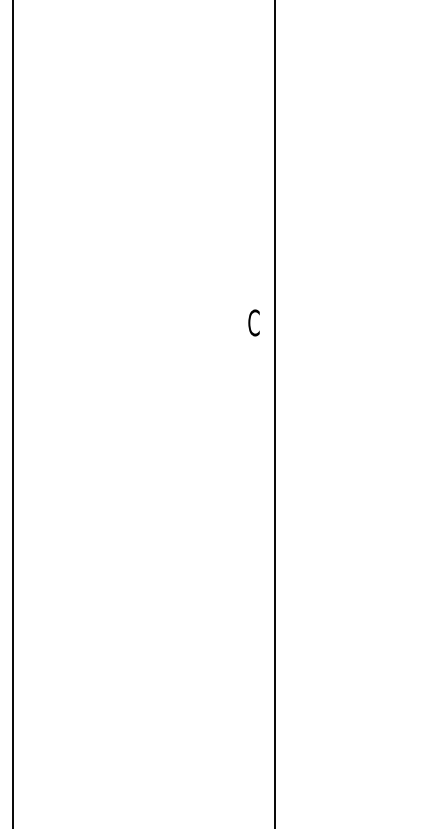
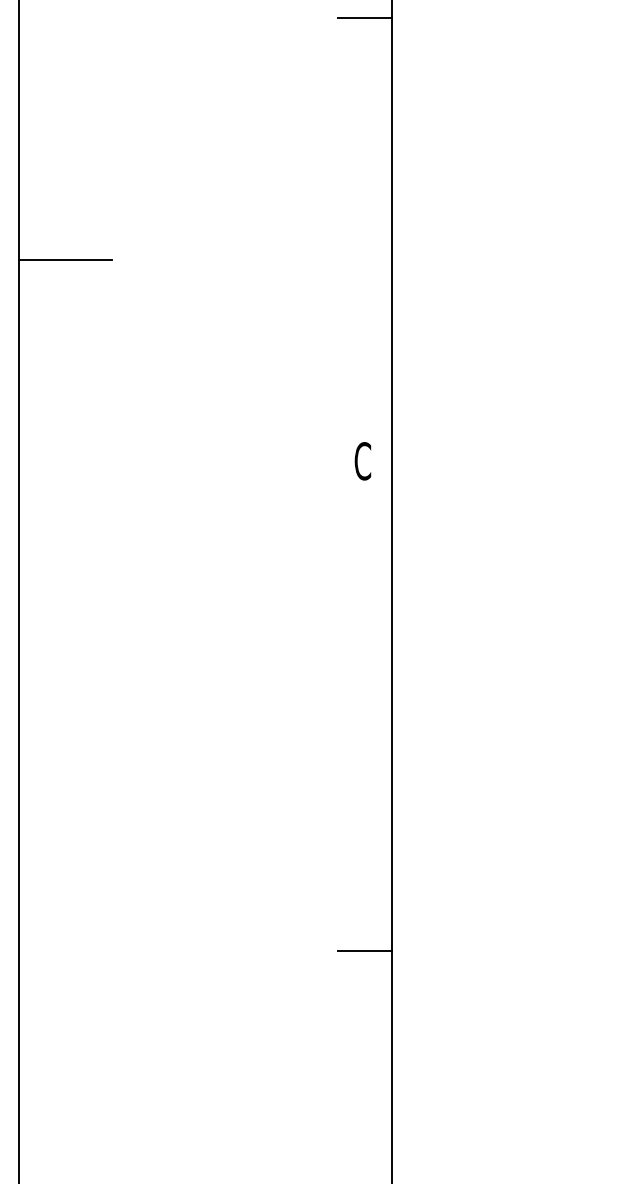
line: (255, 12) -> (365, 17), added
line: (45, 182) -> (65, 260), added
line: (255, 666) -> (365, 951), added

